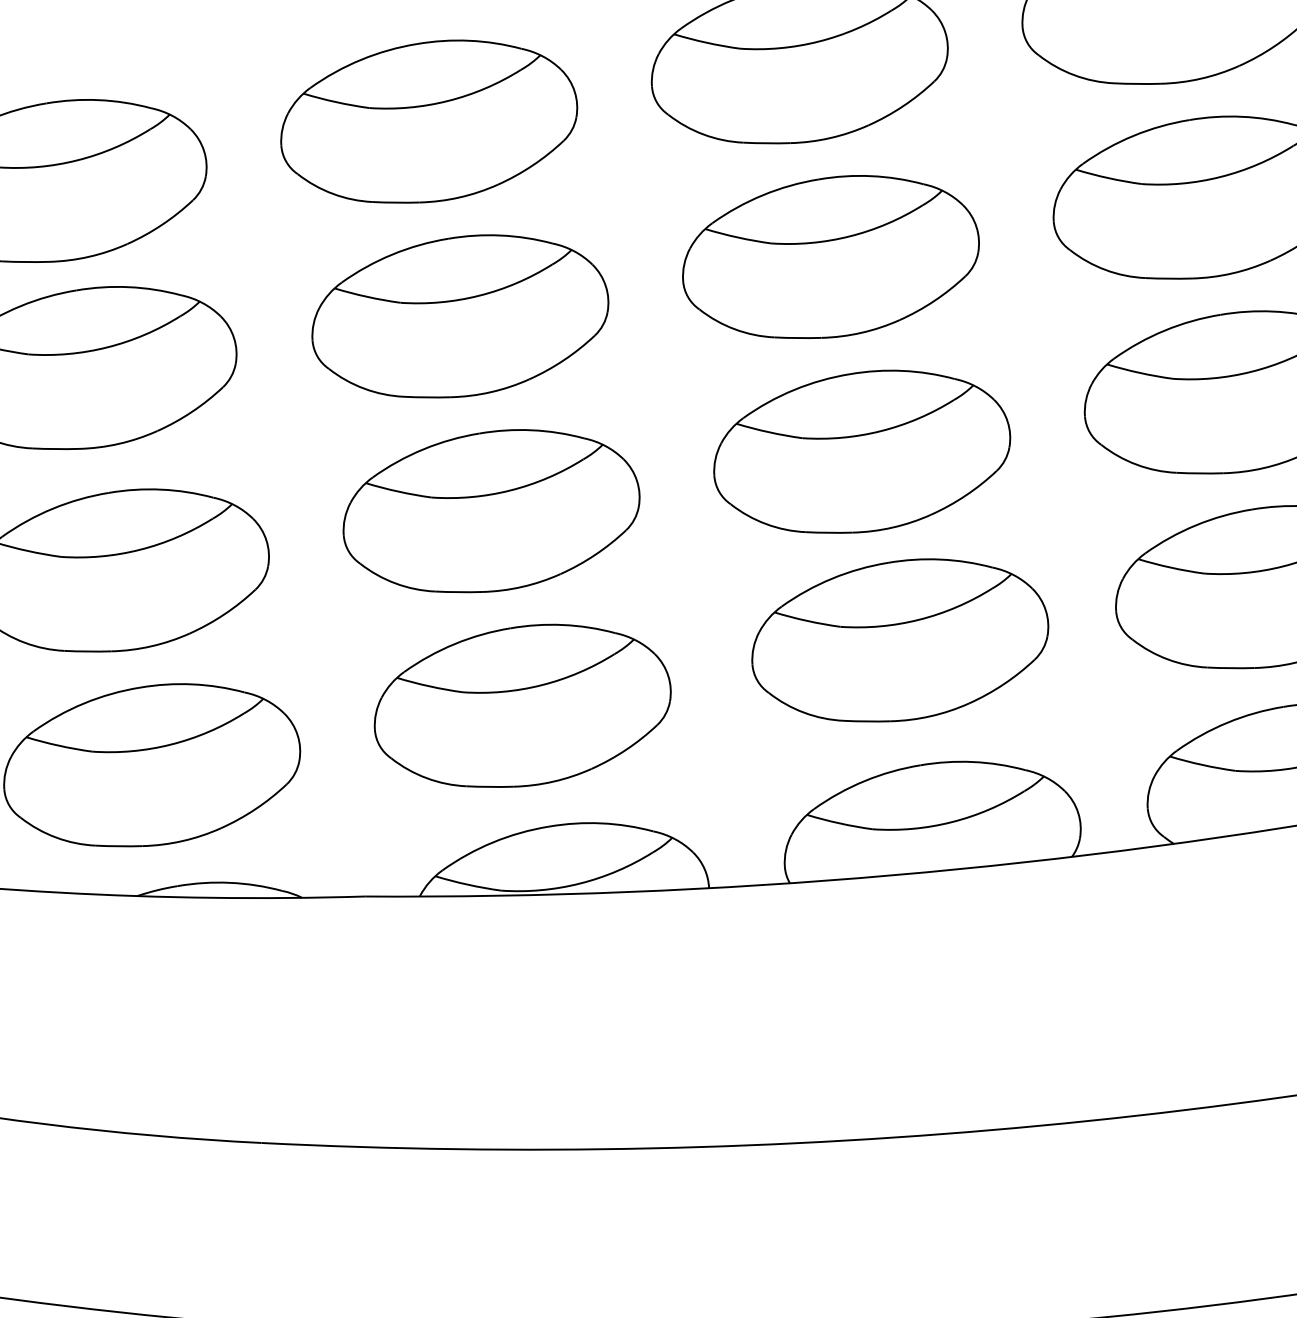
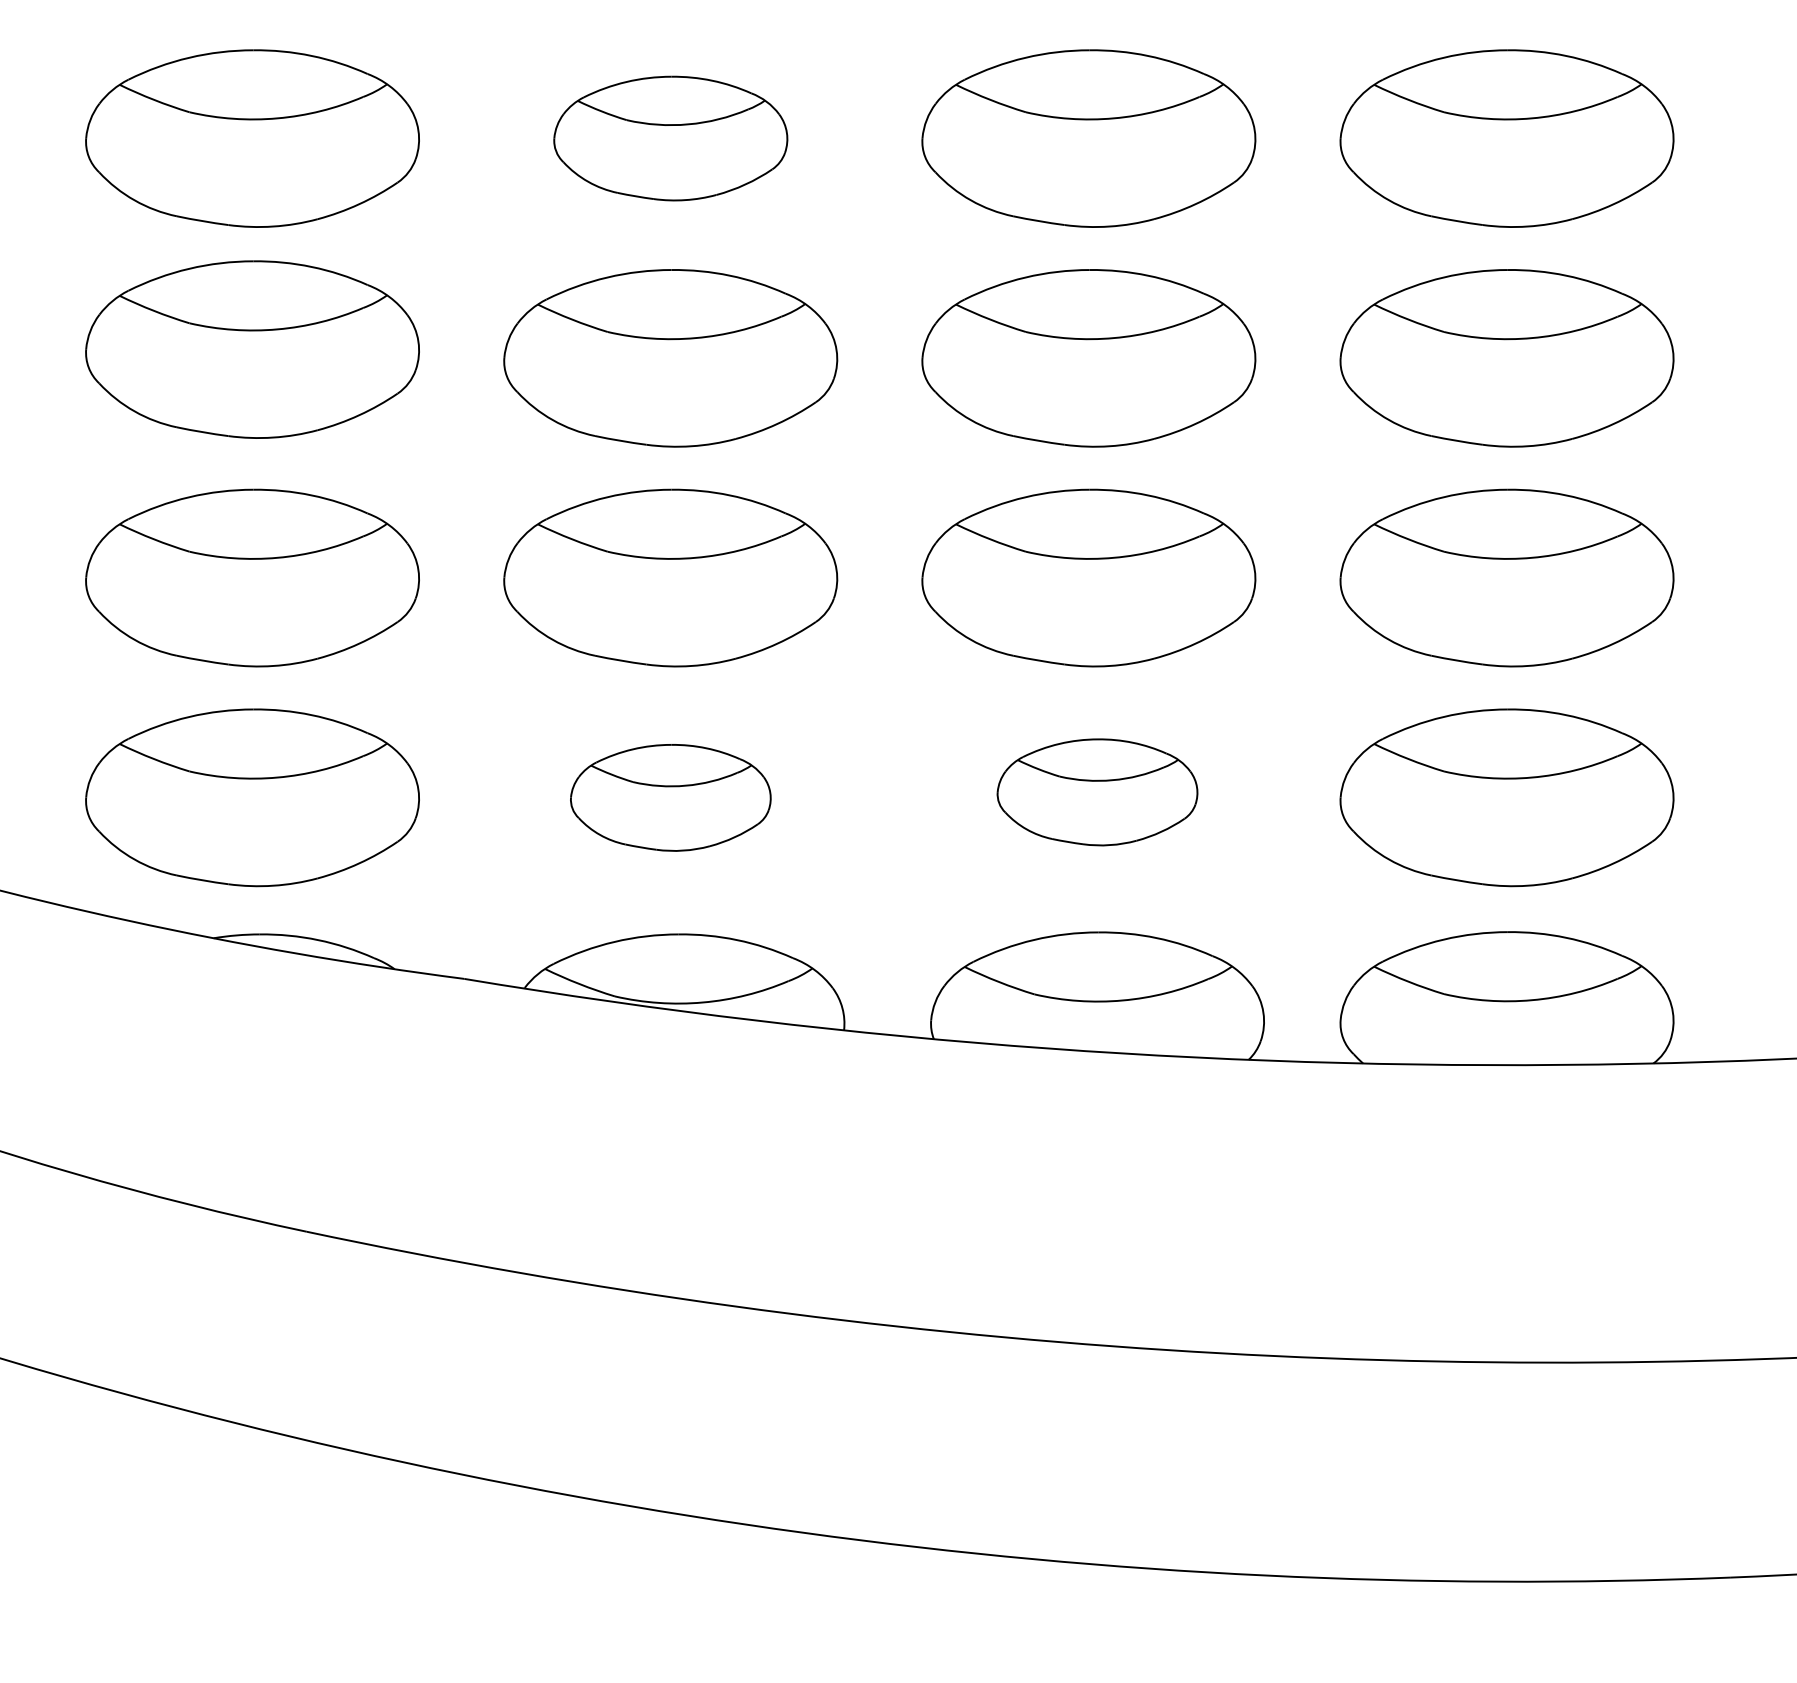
part: (428, 122) -> (670, 138), size x0.7
part: (899, 641) -> (1097, 792), size x0.6
part: (522, 706) -> (670, 797), size x0.6

